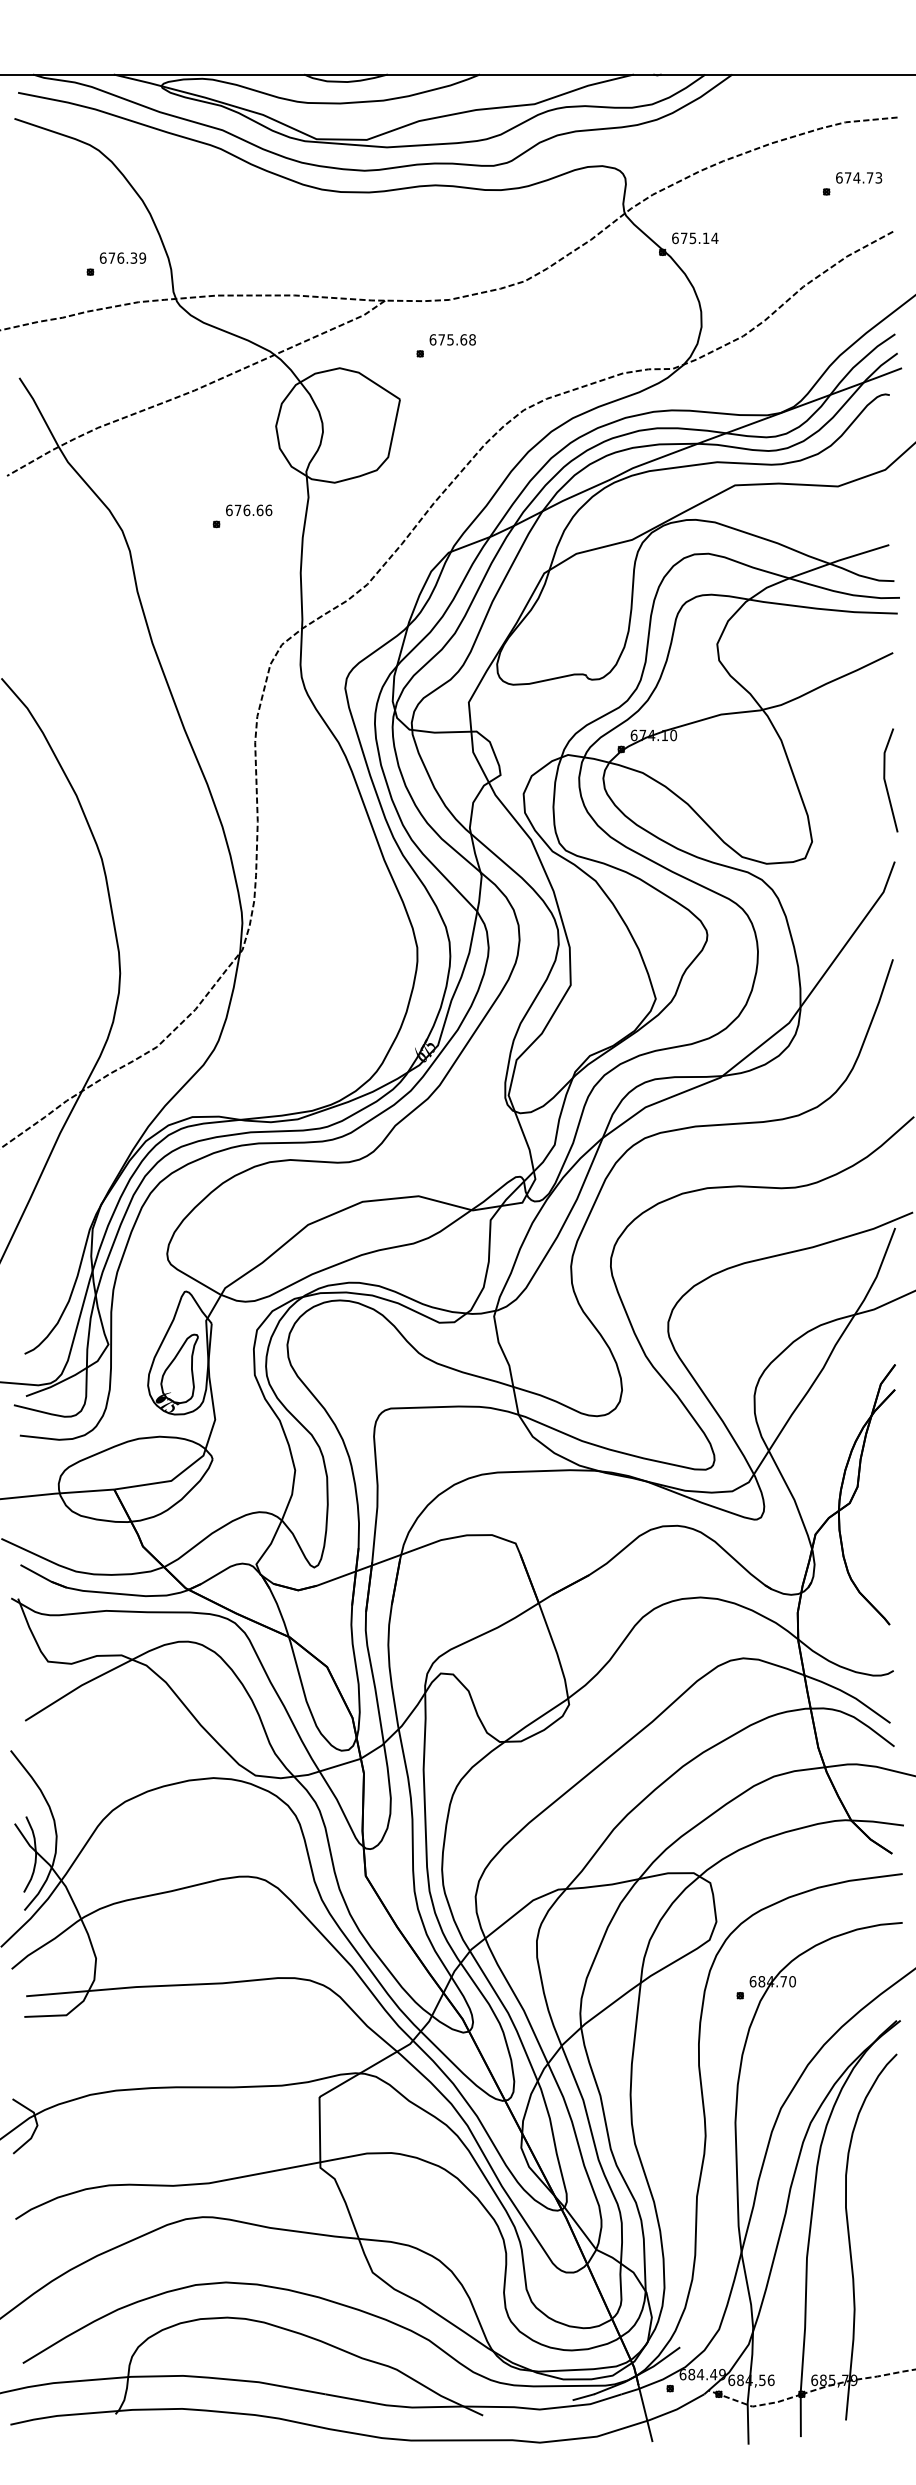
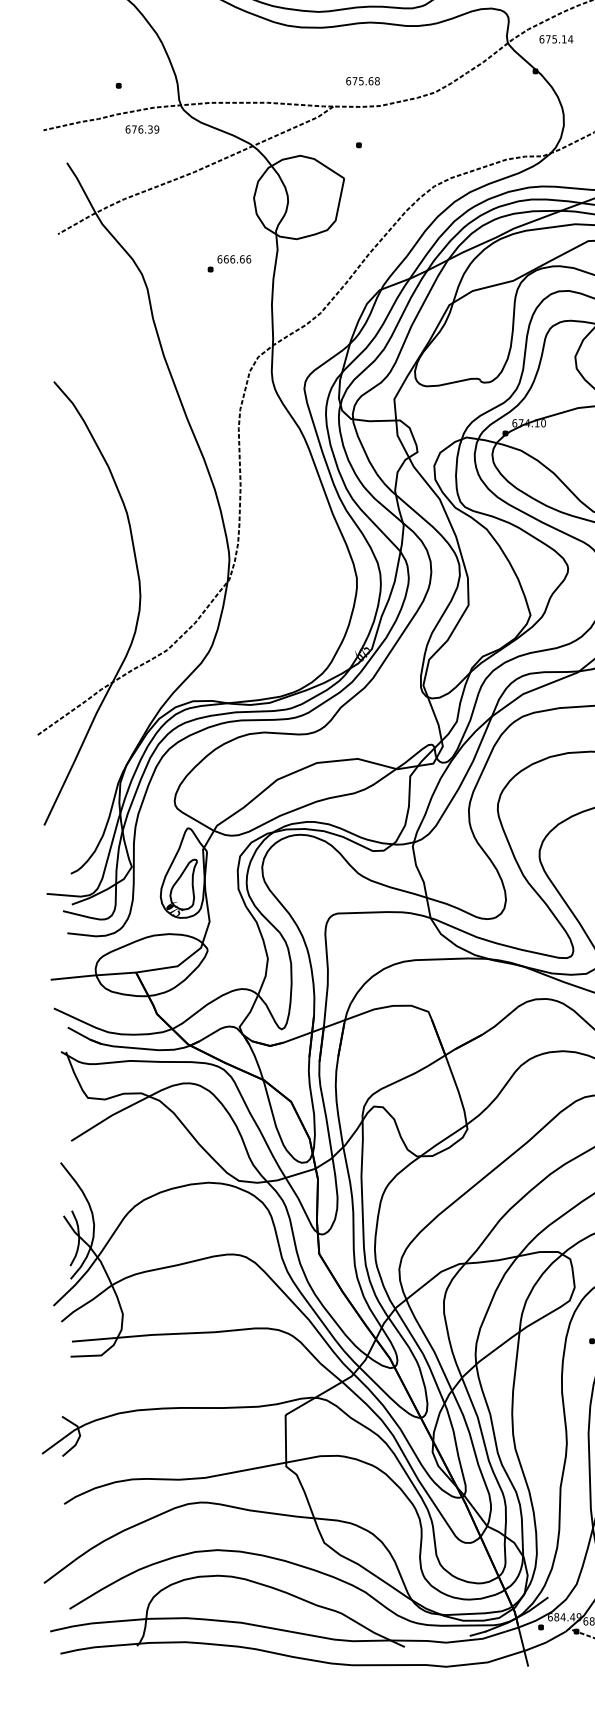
text: (695, 238) -> (556, 39), moved
text: (122, 257) -> (142, 129), moved
text: (452, 339) -> (362, 80), moved
text: (237, 510) -> (225, 259), 676.66 -> 666.66

